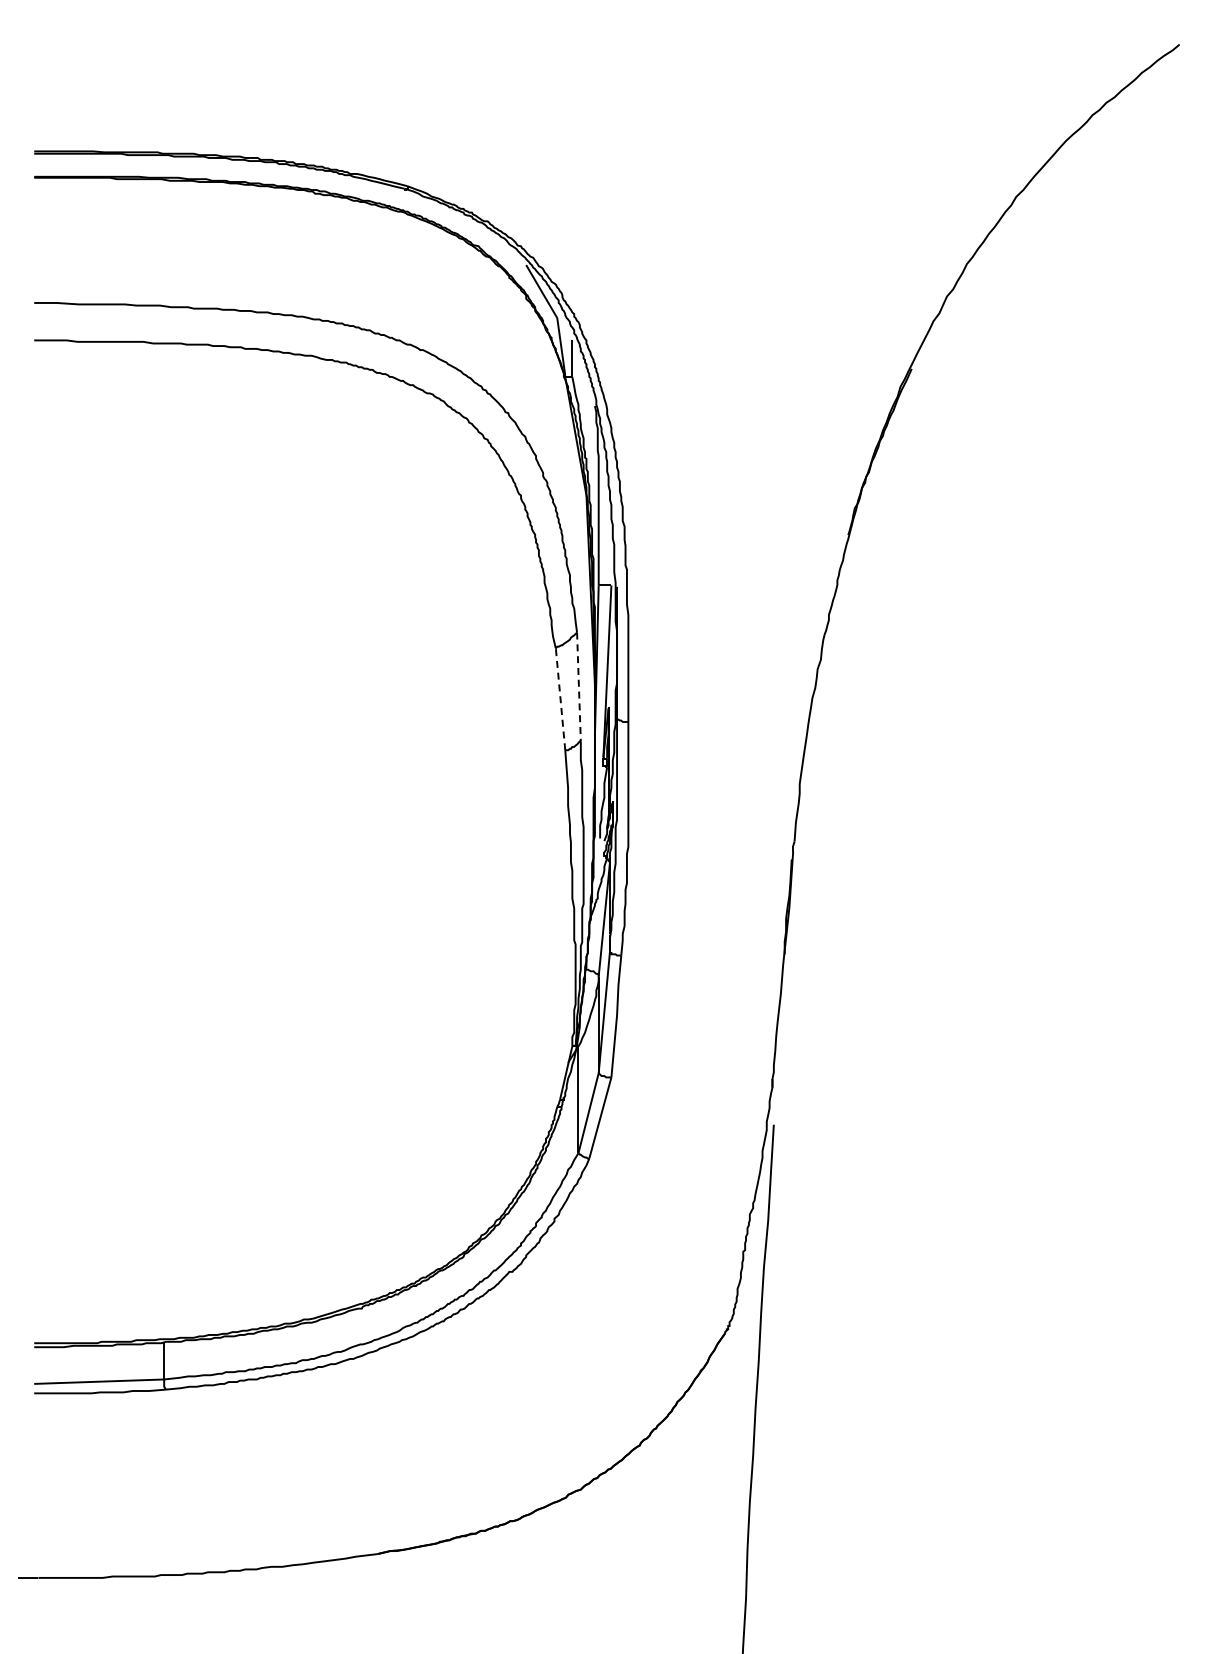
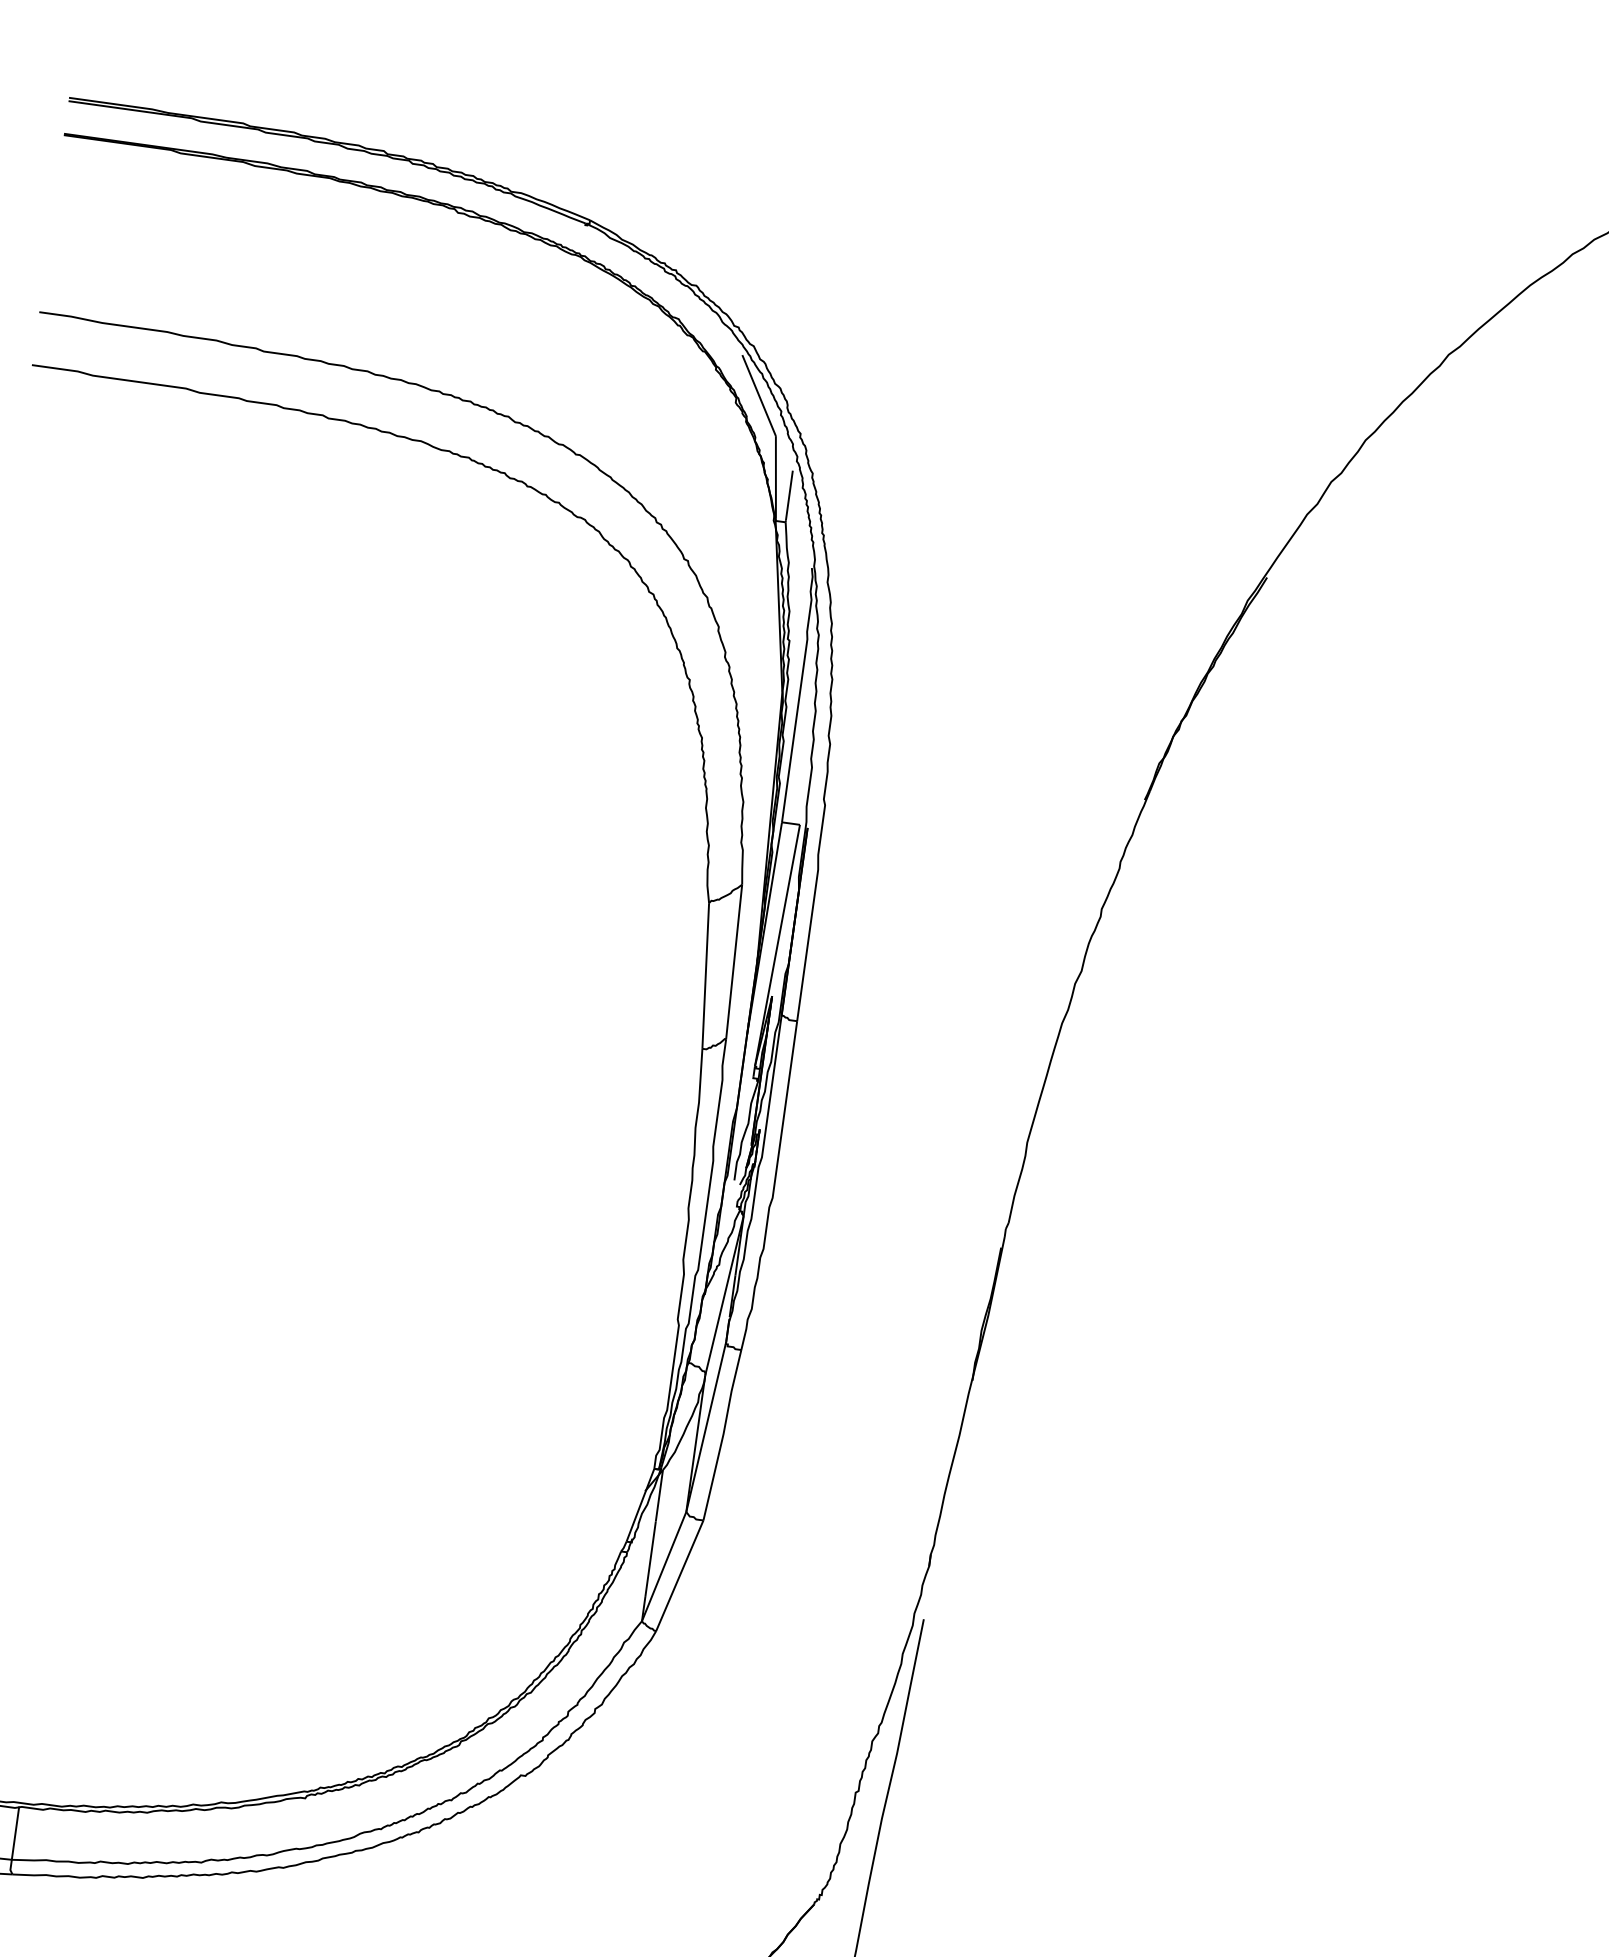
line: (578, 687) -> (733, 962), dashed -> solid
line: (560, 698) -> (705, 974), dashed -> solid

